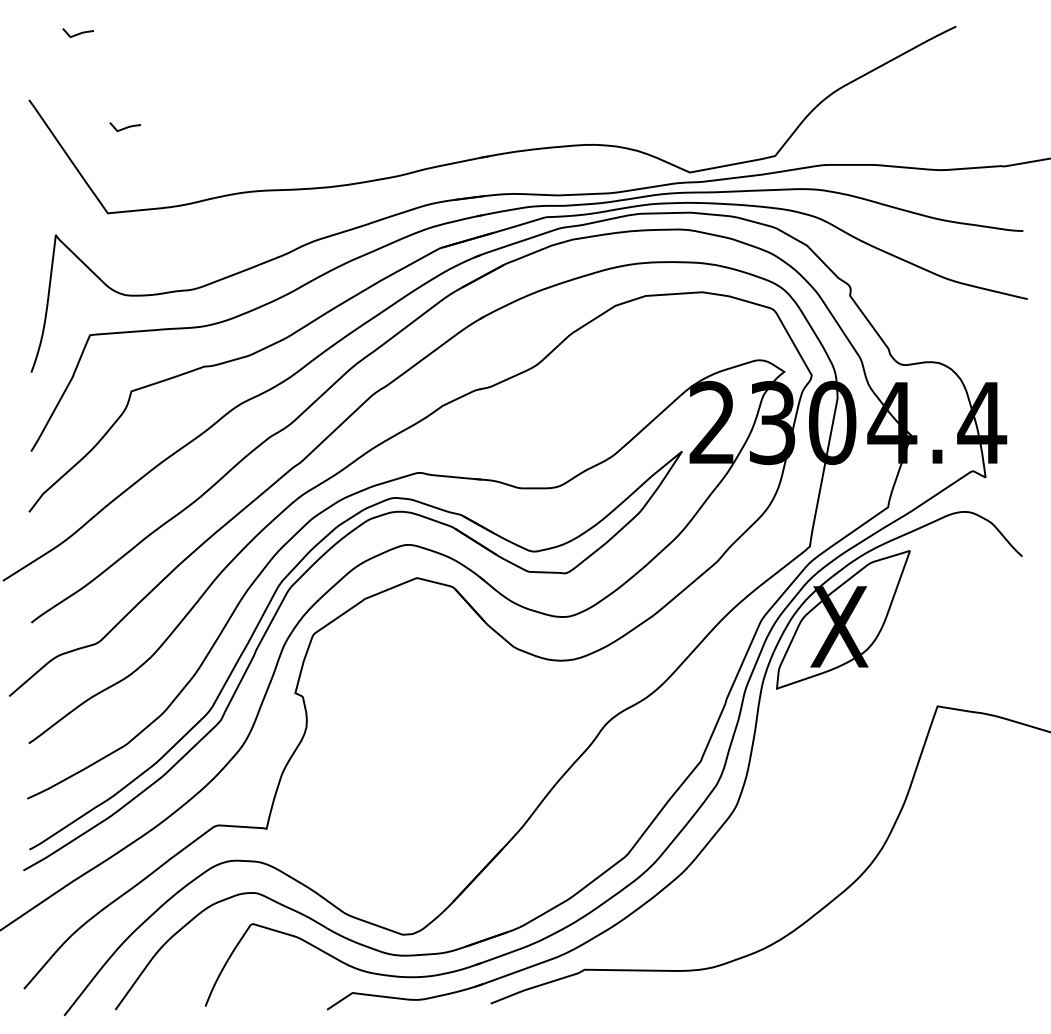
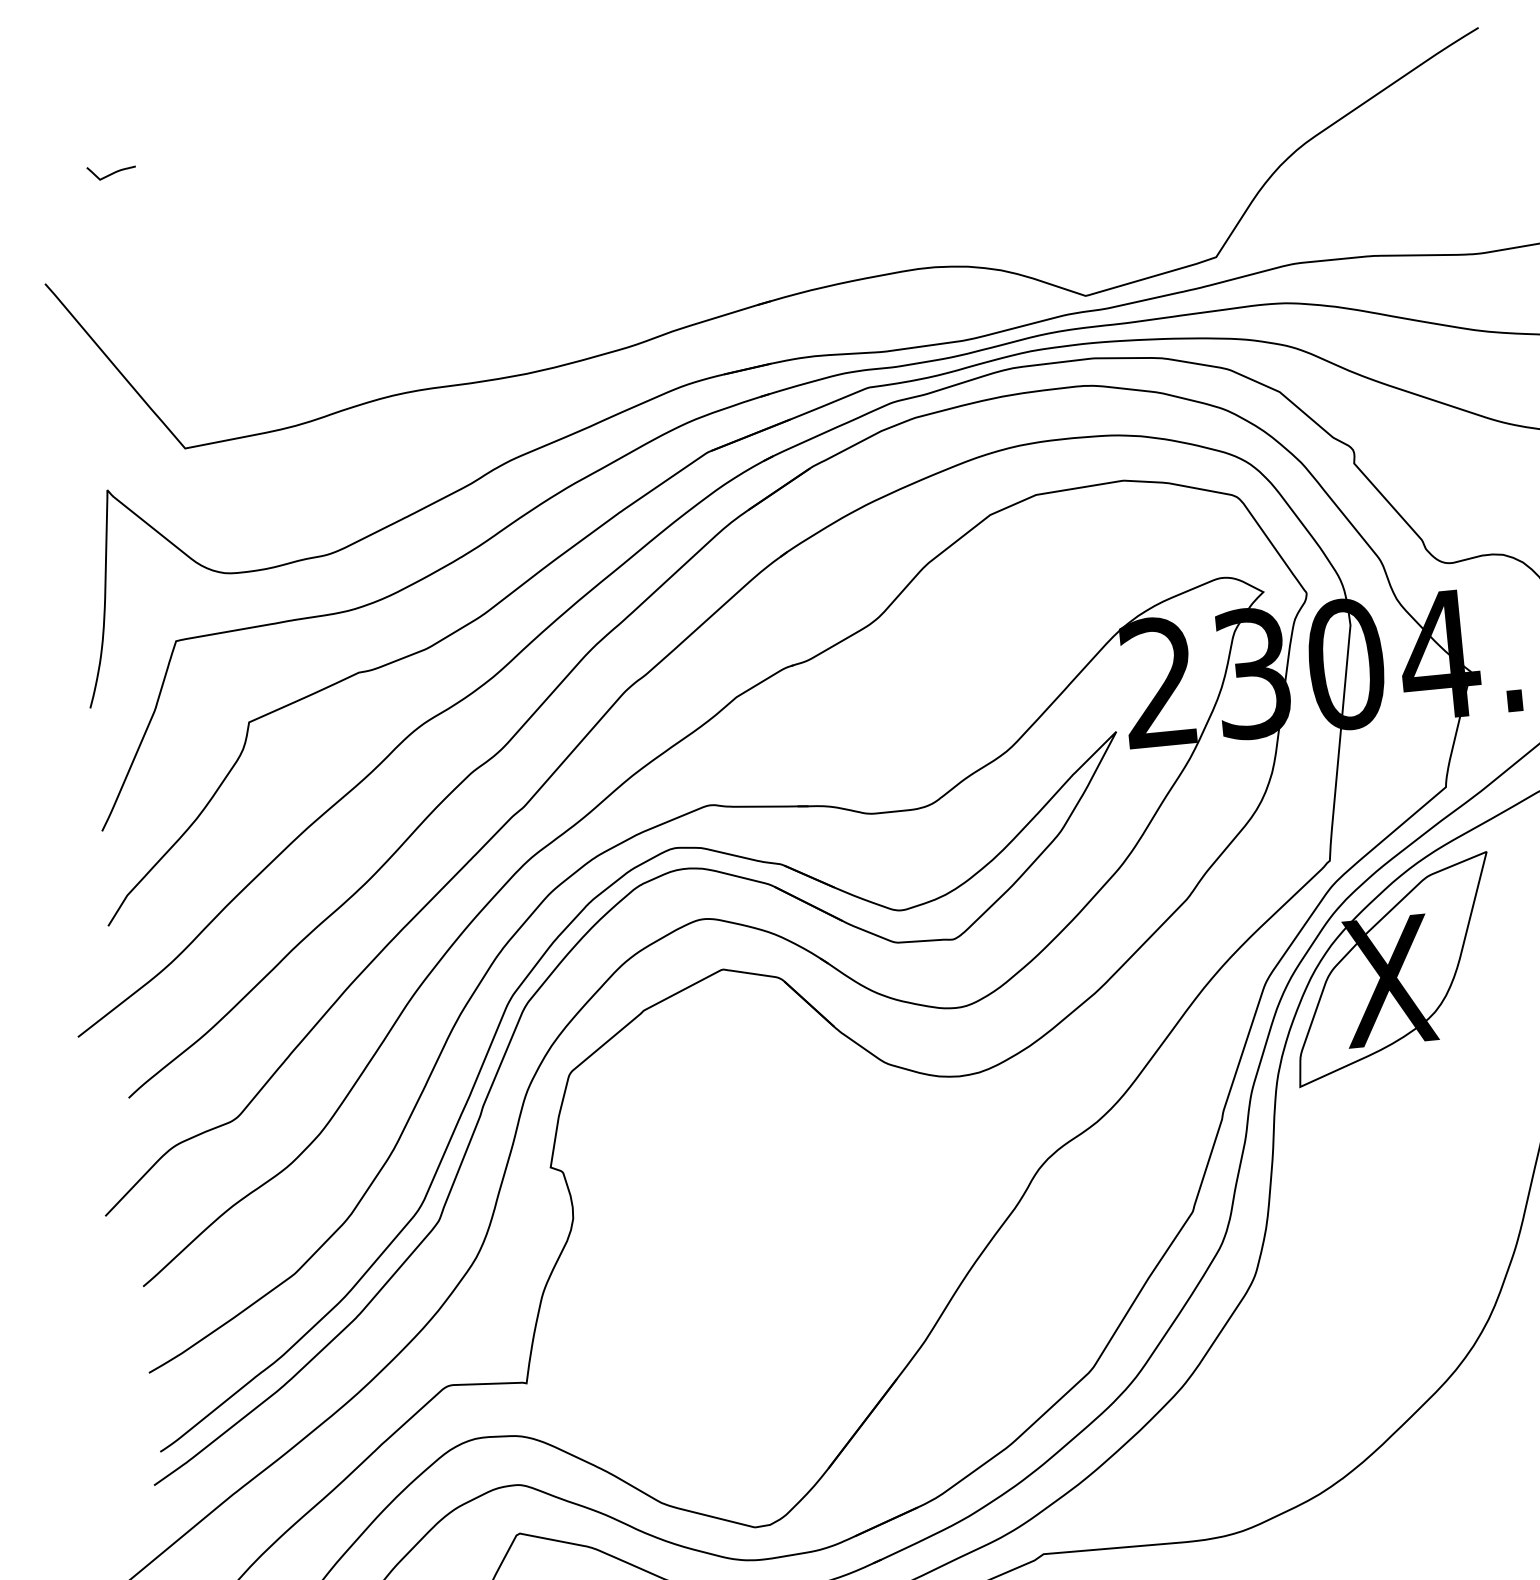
curve: (124, 127) -> (198, 312), removed

